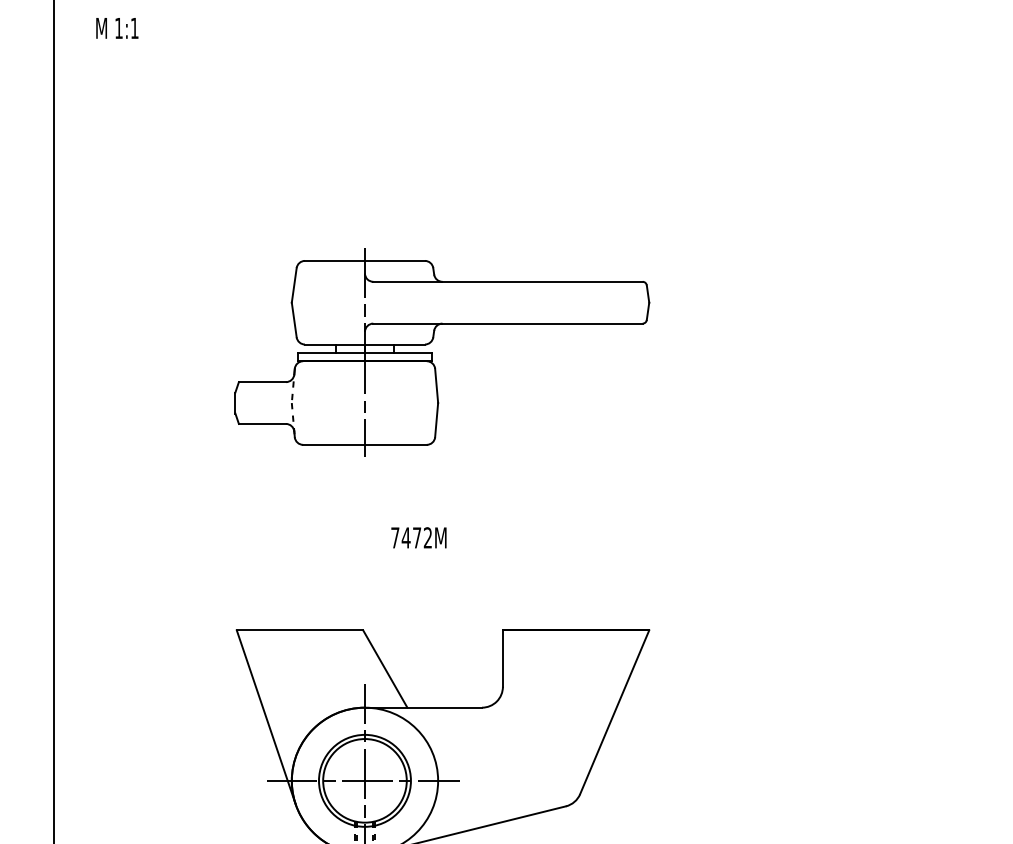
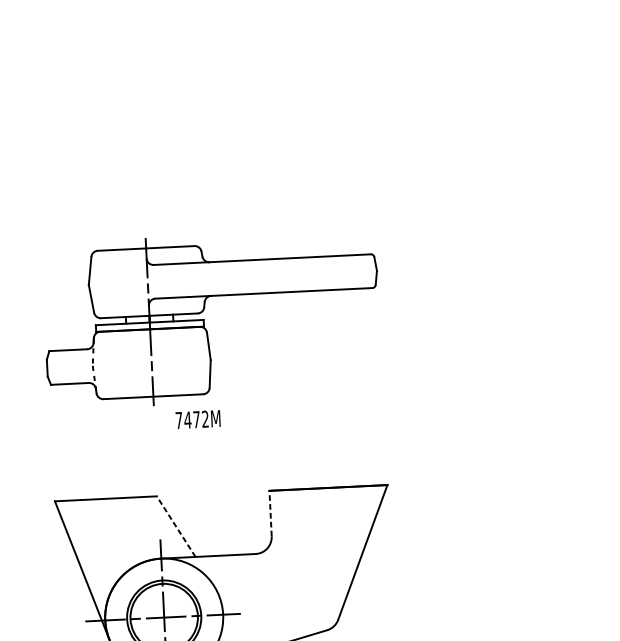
part: (432, 352) -> (204, 319), moved
line: (502, 658) -> (270, 513), solid -> dashed
line: (385, 669) -> (176, 527), solid -> dashed

